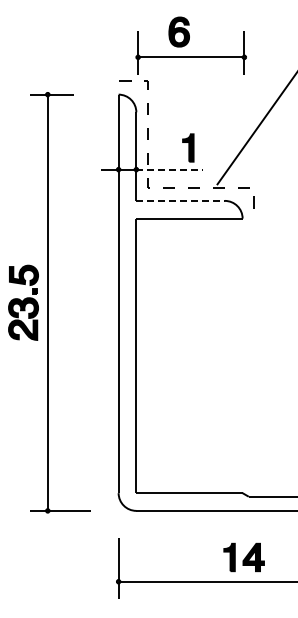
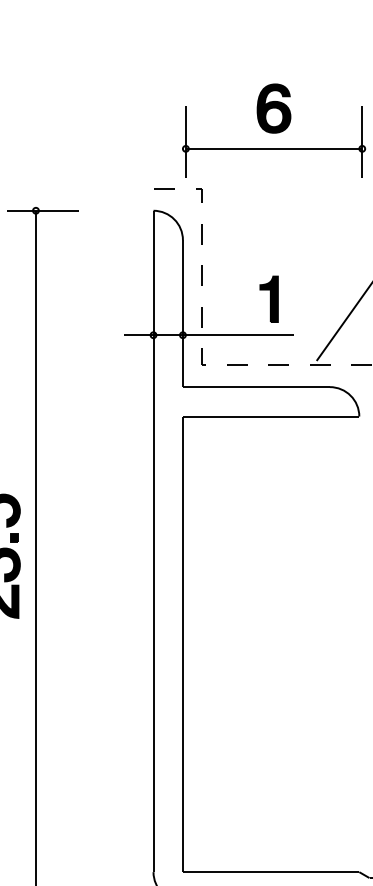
part: (178, 31) -> (272, 107), moved
line: (170, 169) -> (239, 334), dashed -> solid
line: (181, 200) -> (257, 386), dashed -> solid

